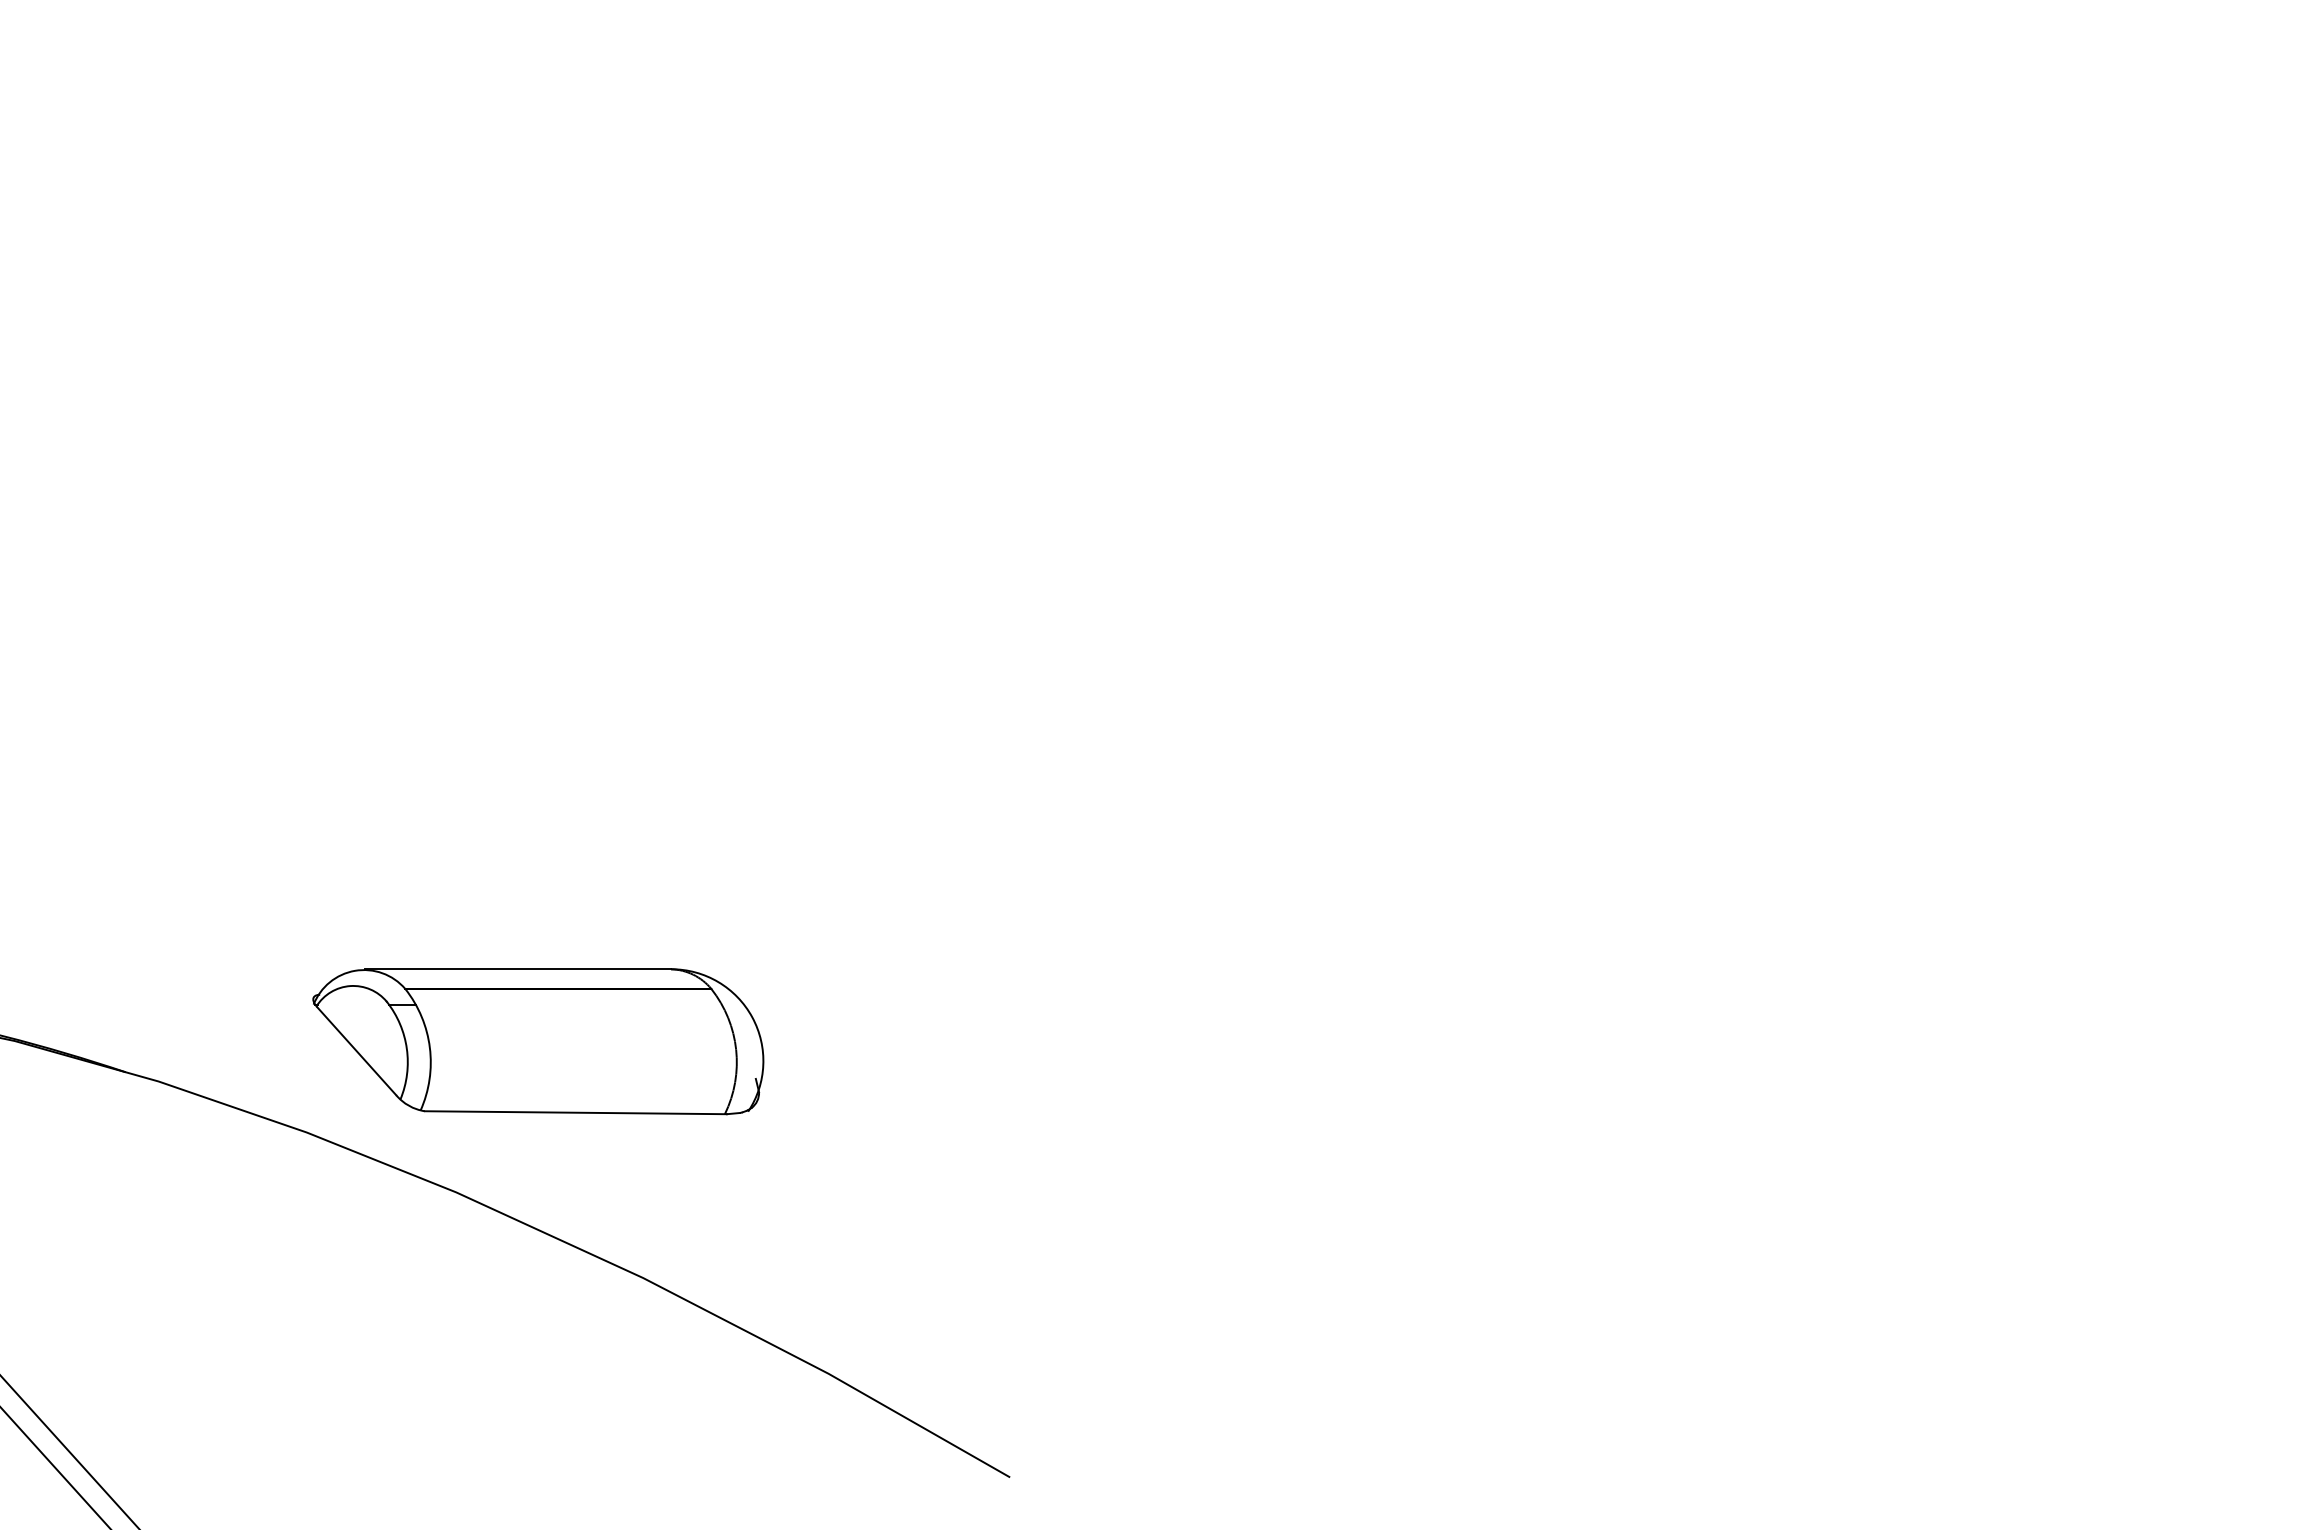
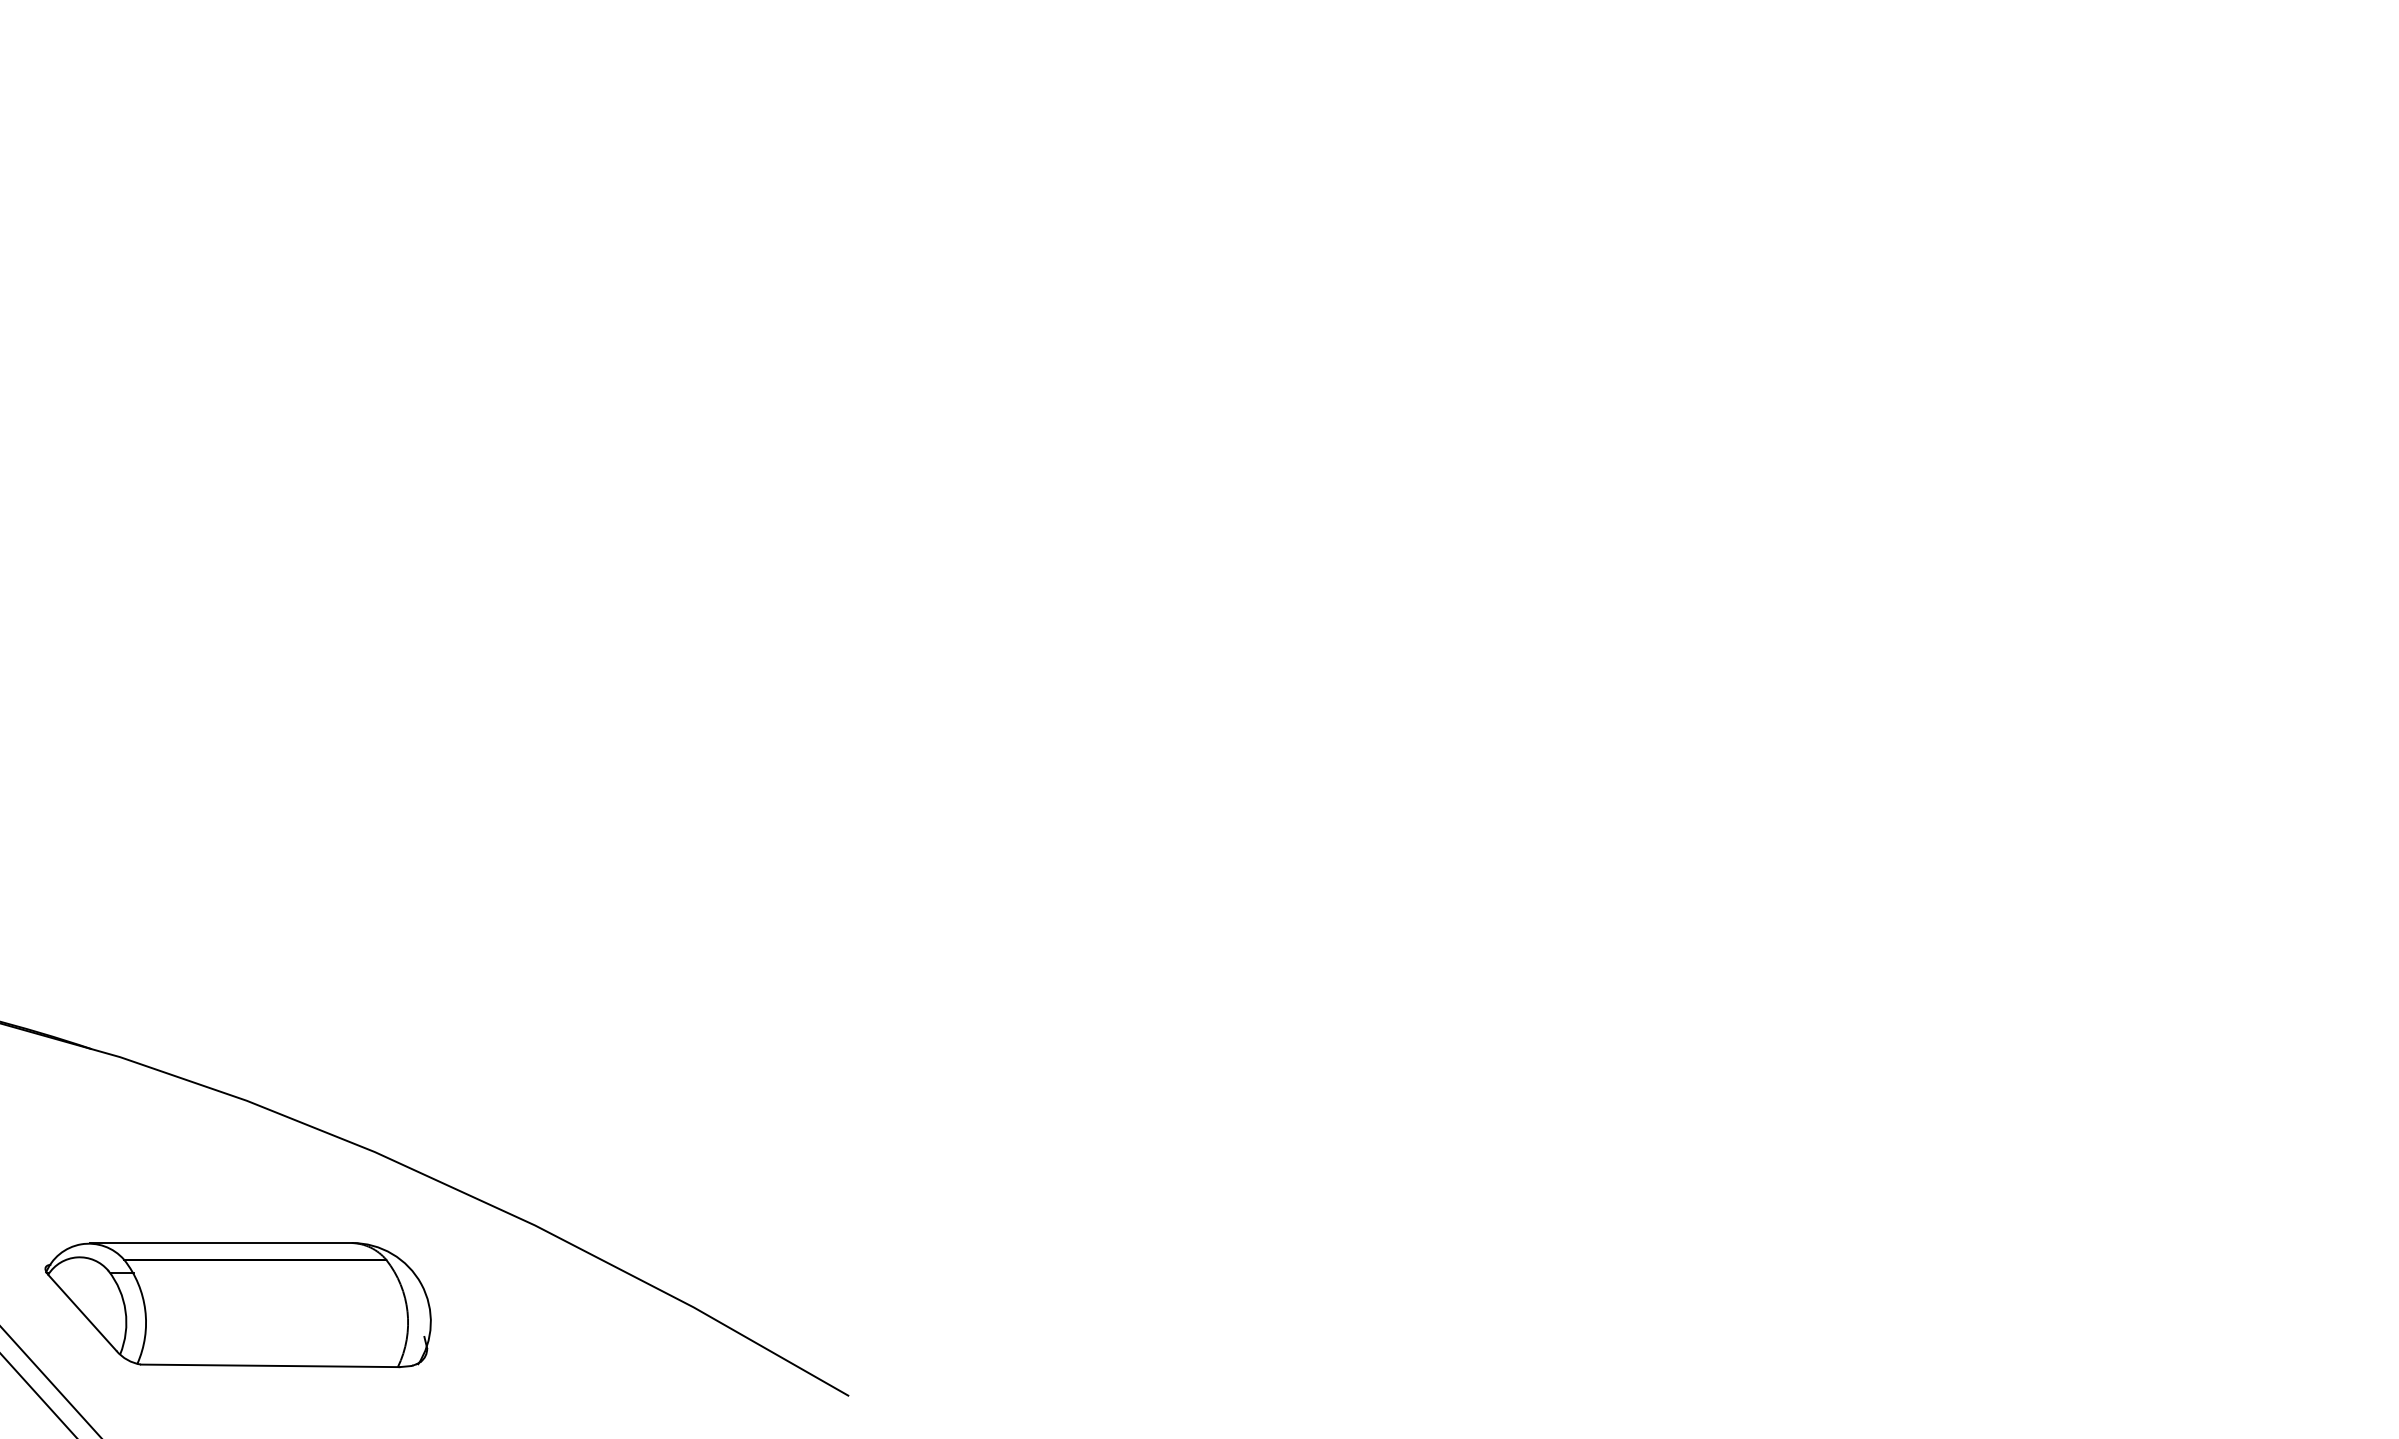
part: (537, 1042) -> (237, 1305), moved

